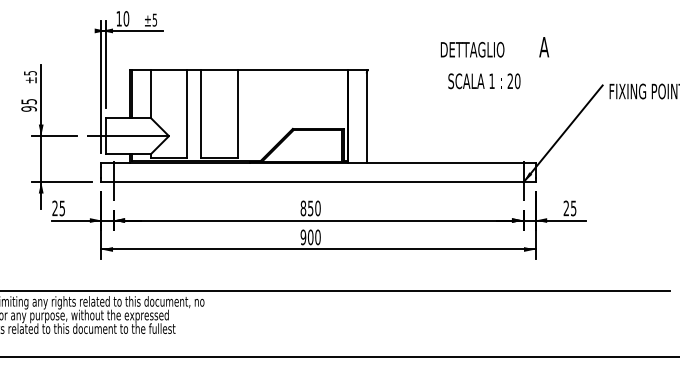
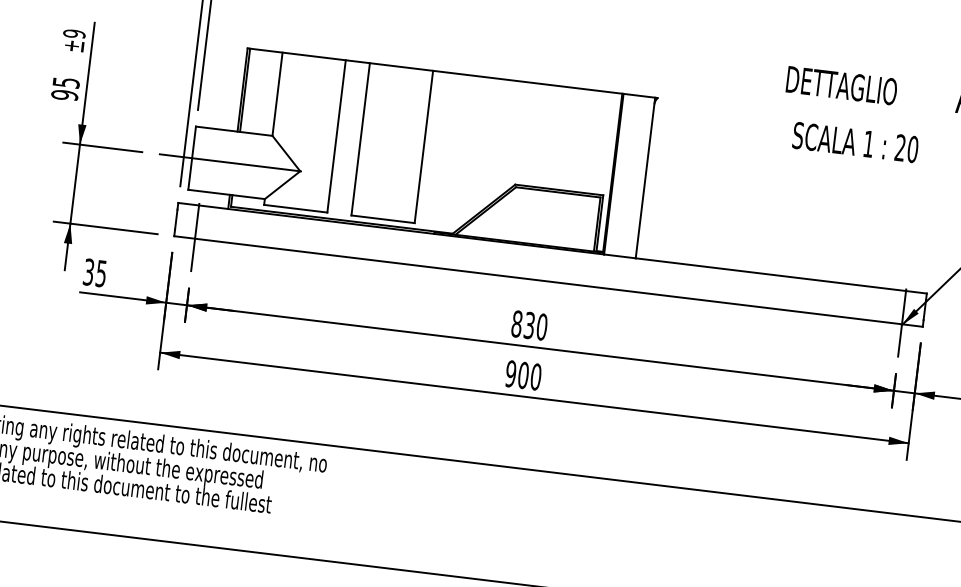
text: (29, 72) -> (73, 32), ±5 -> ±9
text: (310, 207) -> (529, 323), 850 -> 830
text: (54, 208) -> (87, 272), 25 -> 35

